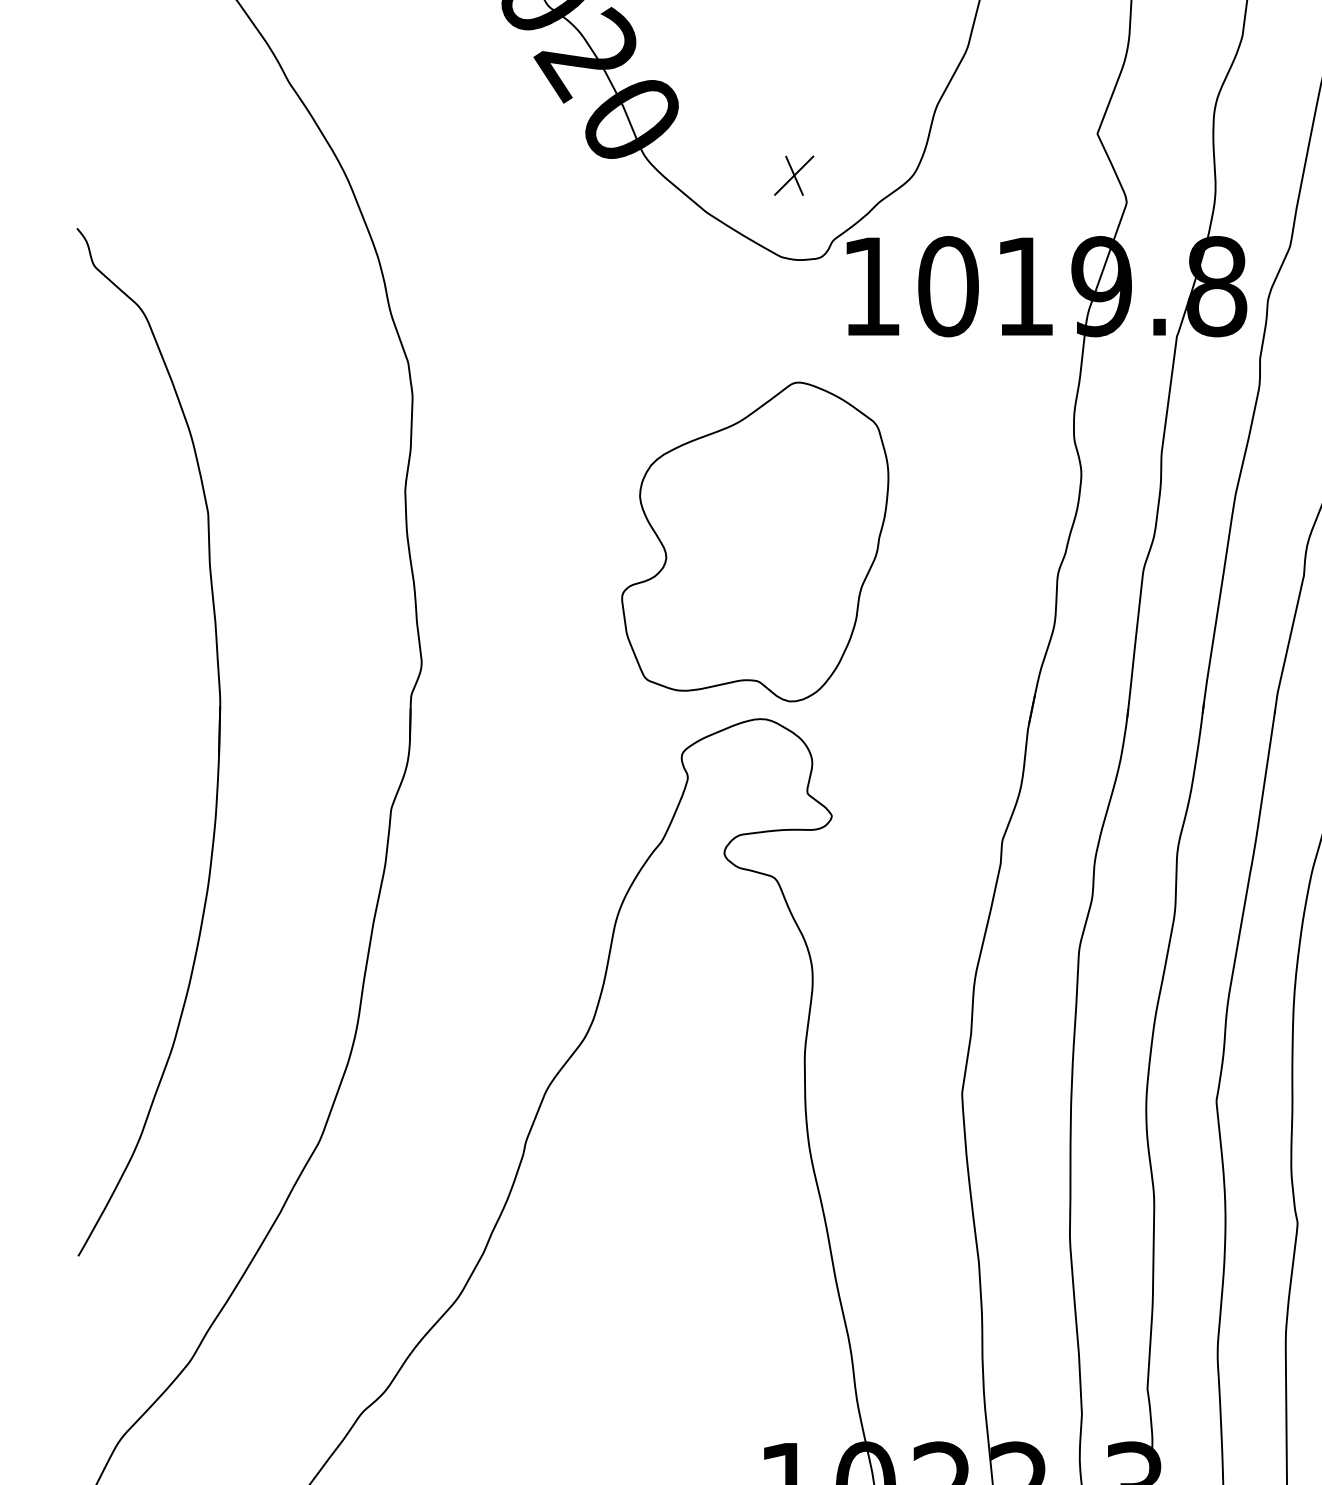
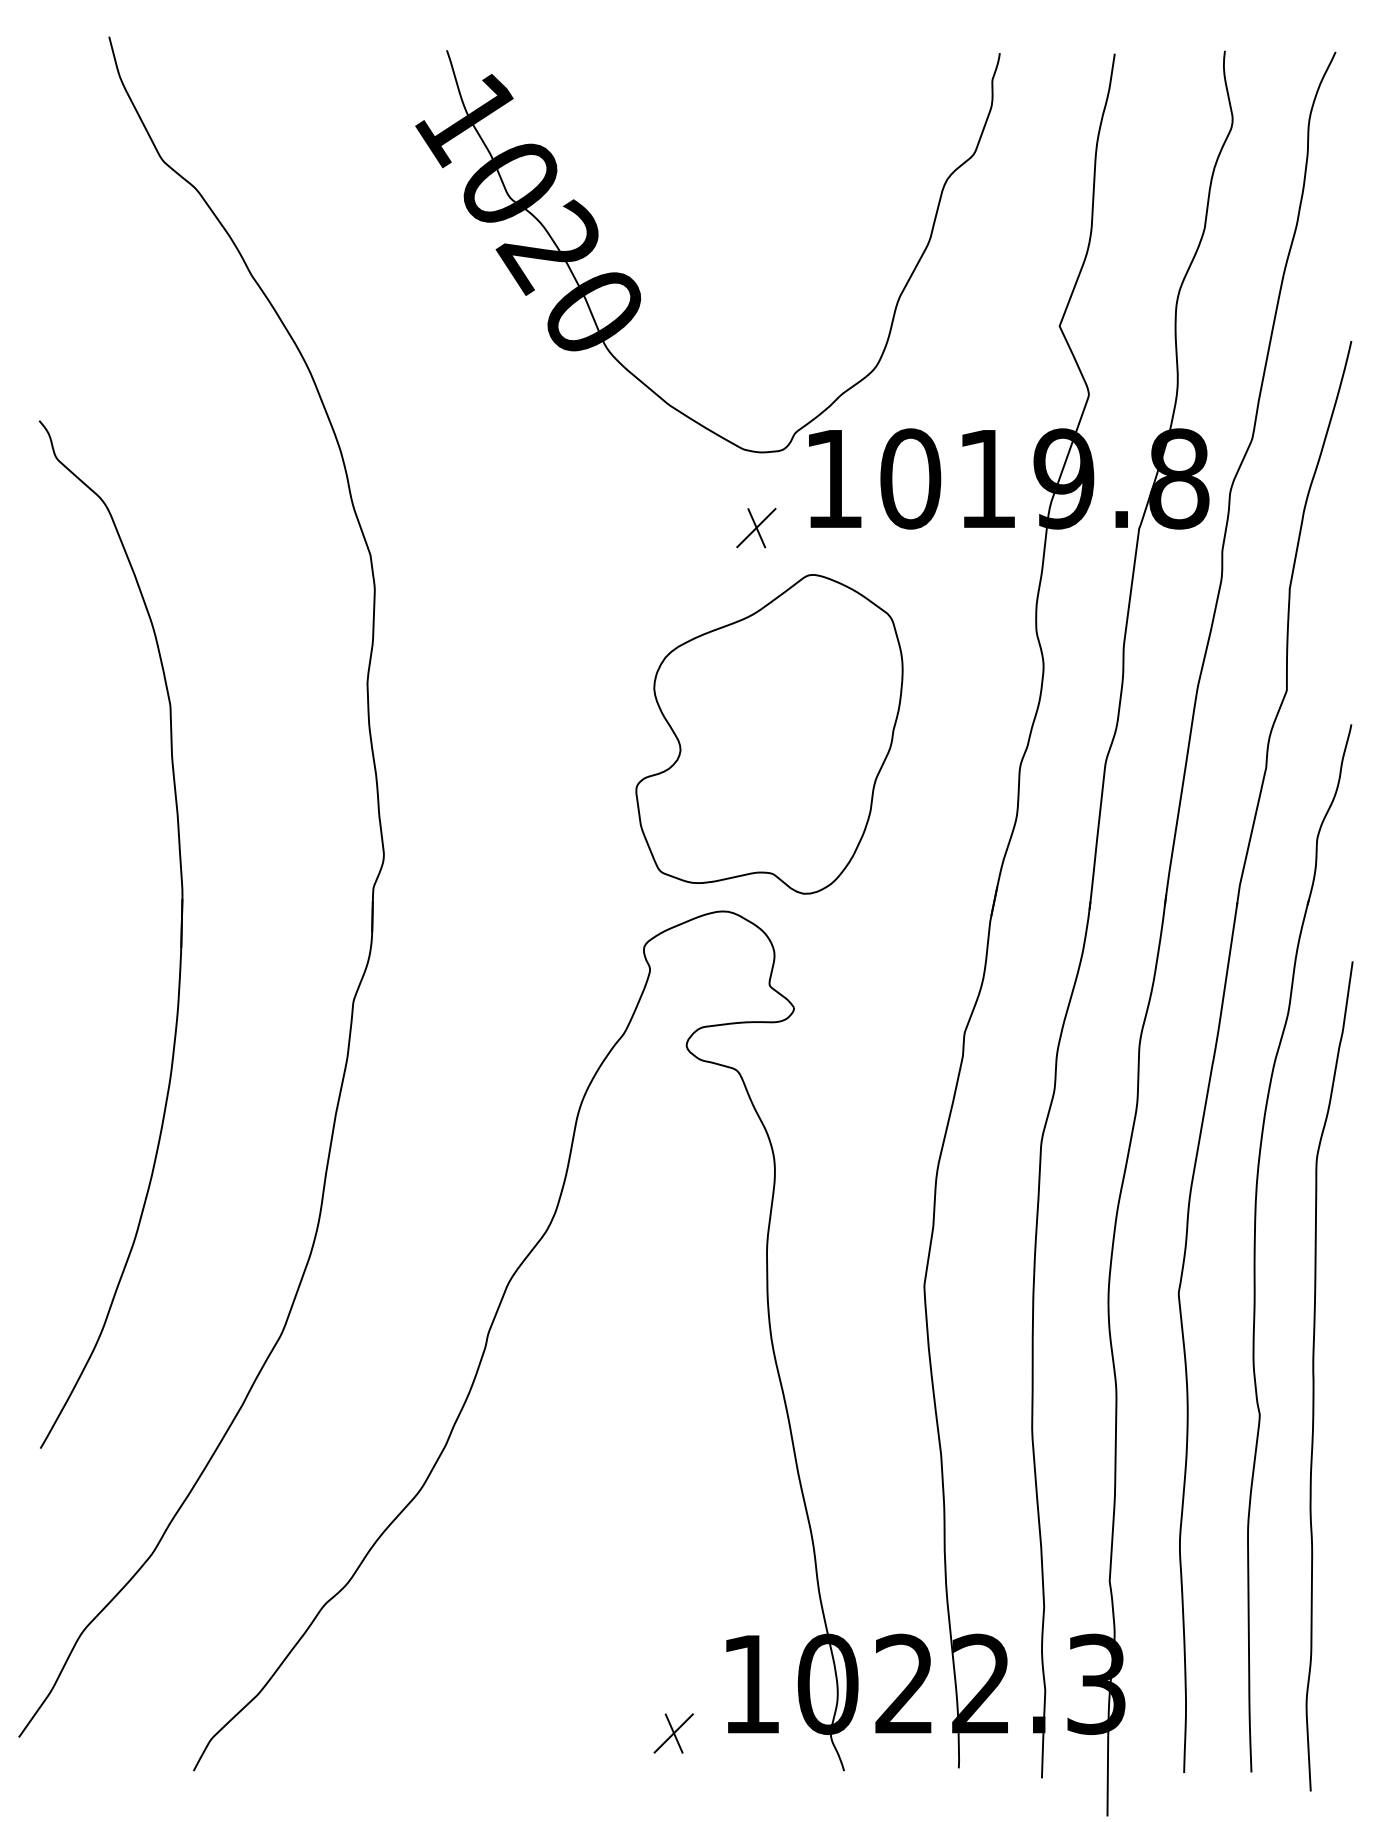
part: (794, 175) -> (756, 527), moved
part: (755, 542) -> (769, 734), moved

